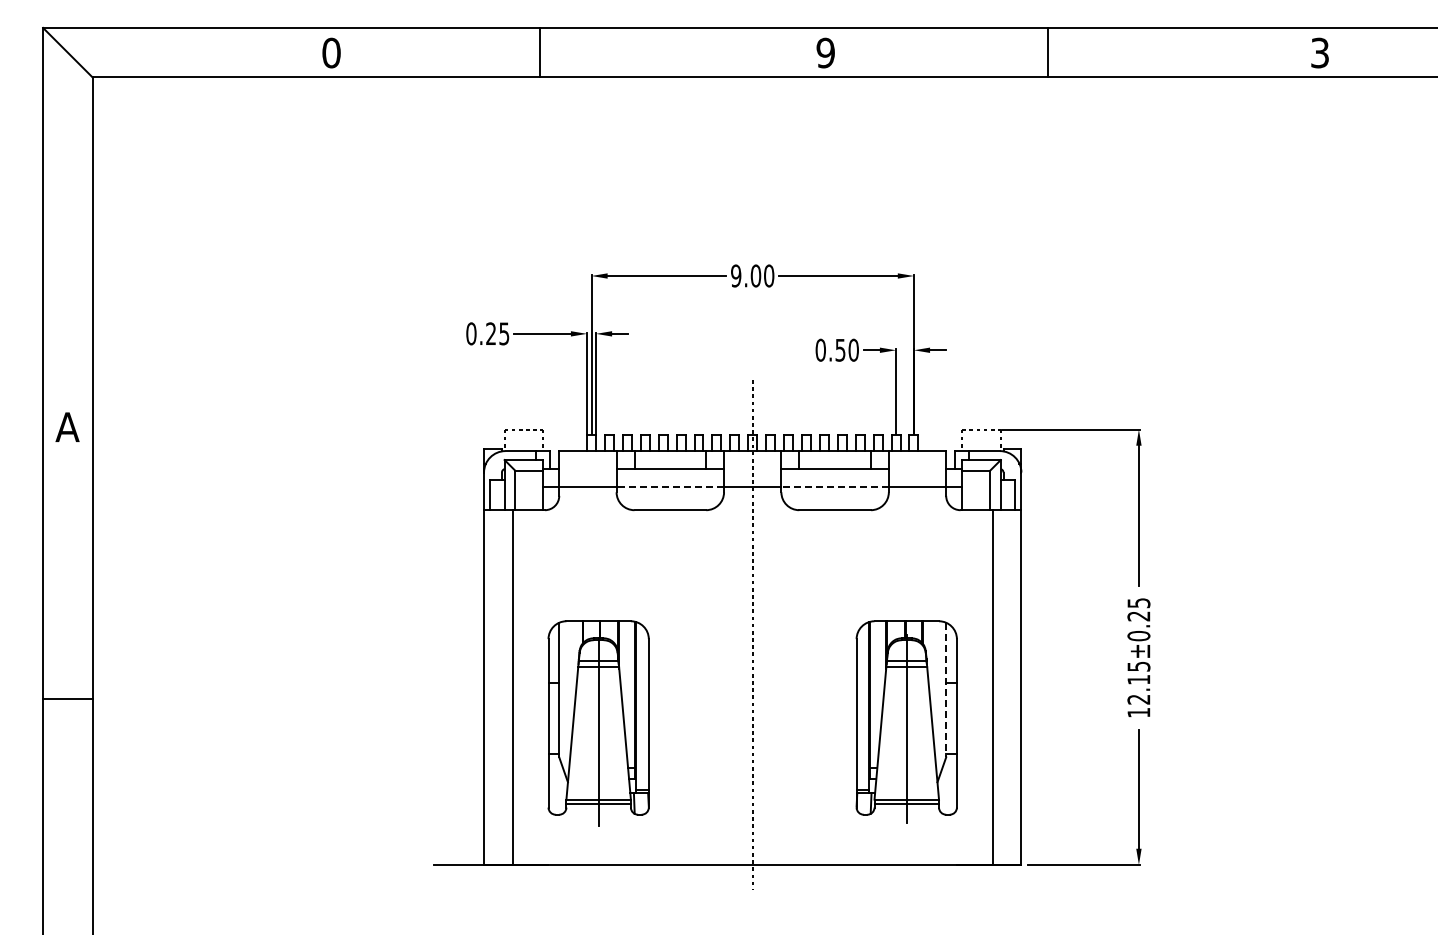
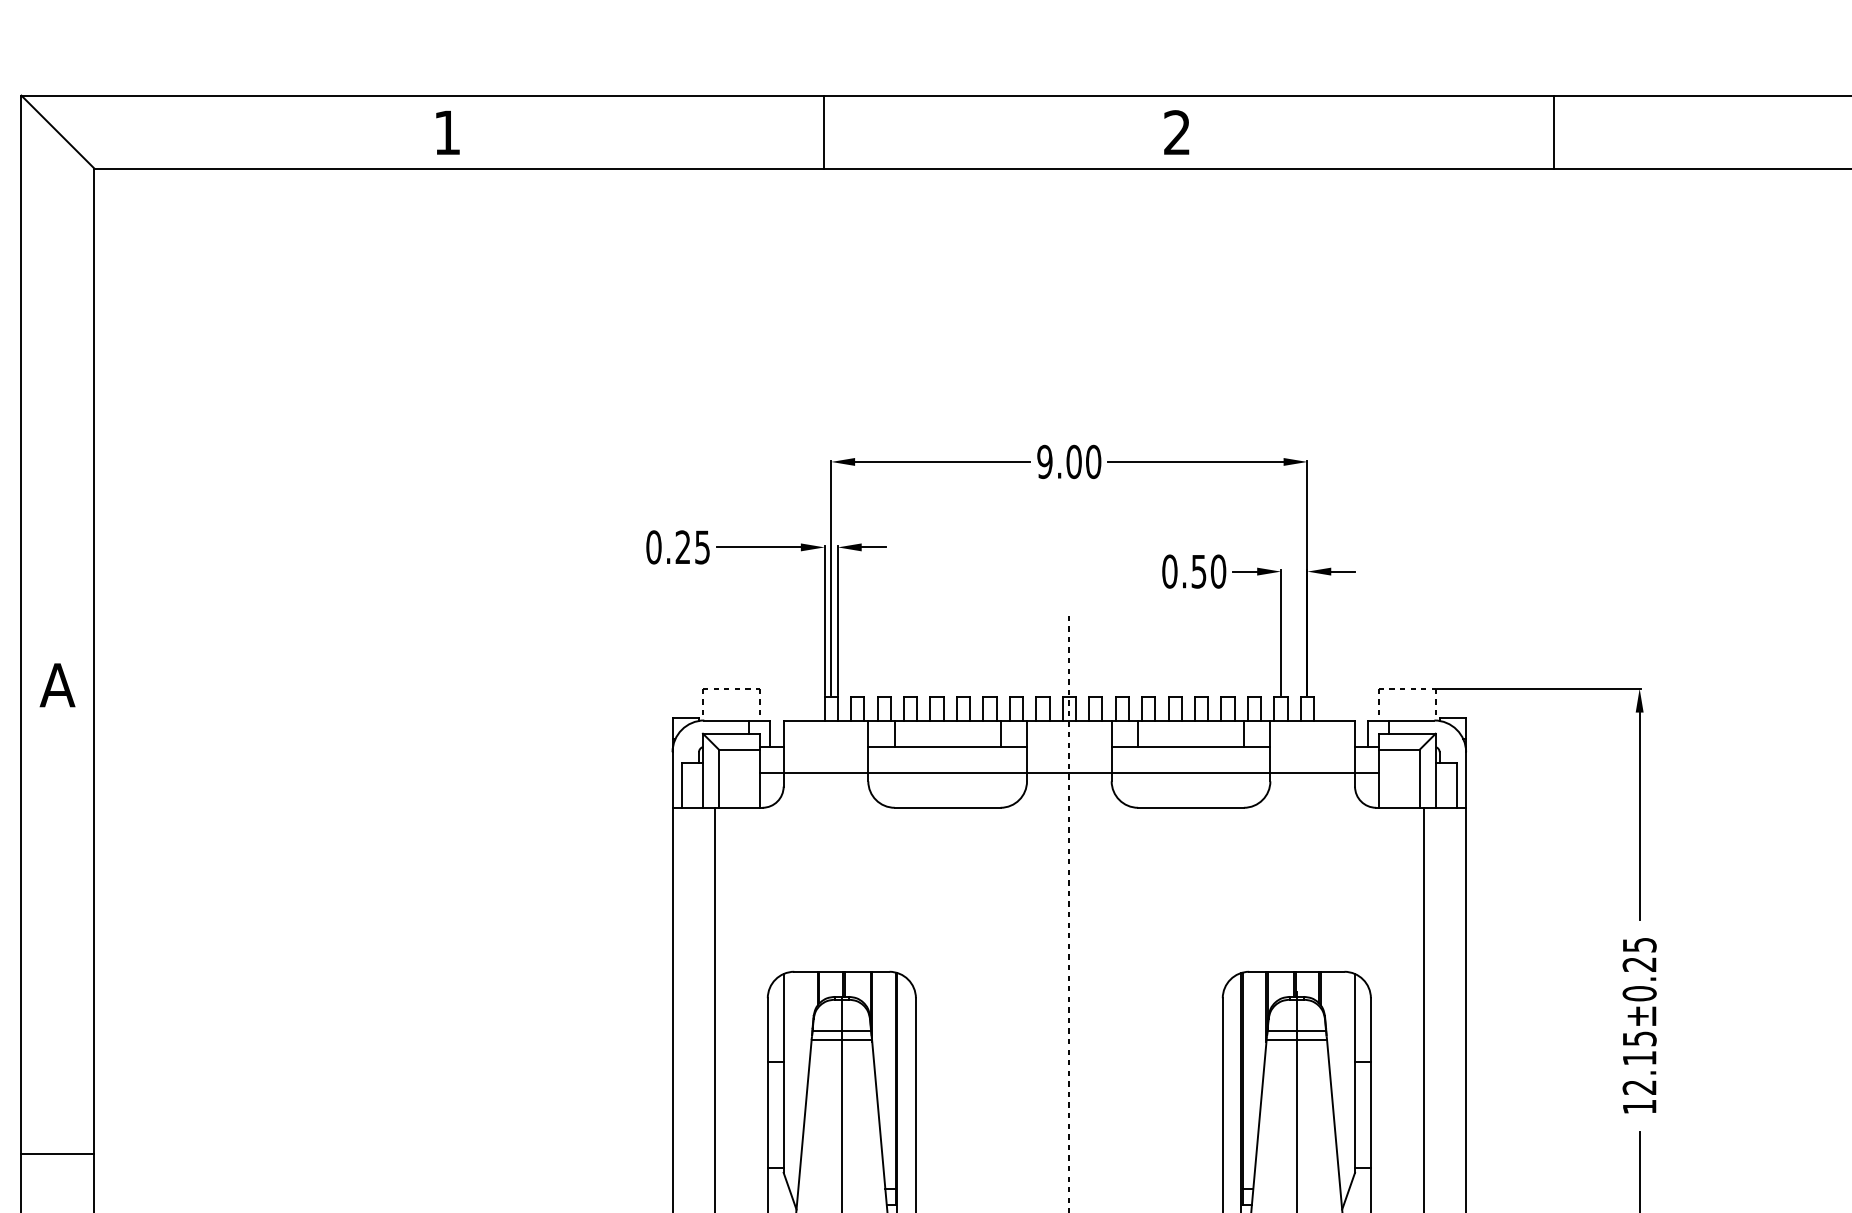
text: (331, 52) -> (447, 131), 0 -> 1
line: (539, 52) -> (823, 131), moved
text: (825, 52) -> (1176, 131), 9 -> 2
line: (1048, 52) -> (1554, 131), moved
line: (670, 486) -> (947, 772), dashed -> solid
line: (835, 486) -> (1191, 772), dashed -> solid
line: (946, 690) -> (1355, 1074), dashed -> solid
line: (67, 698) -> (57, 1153), moved

